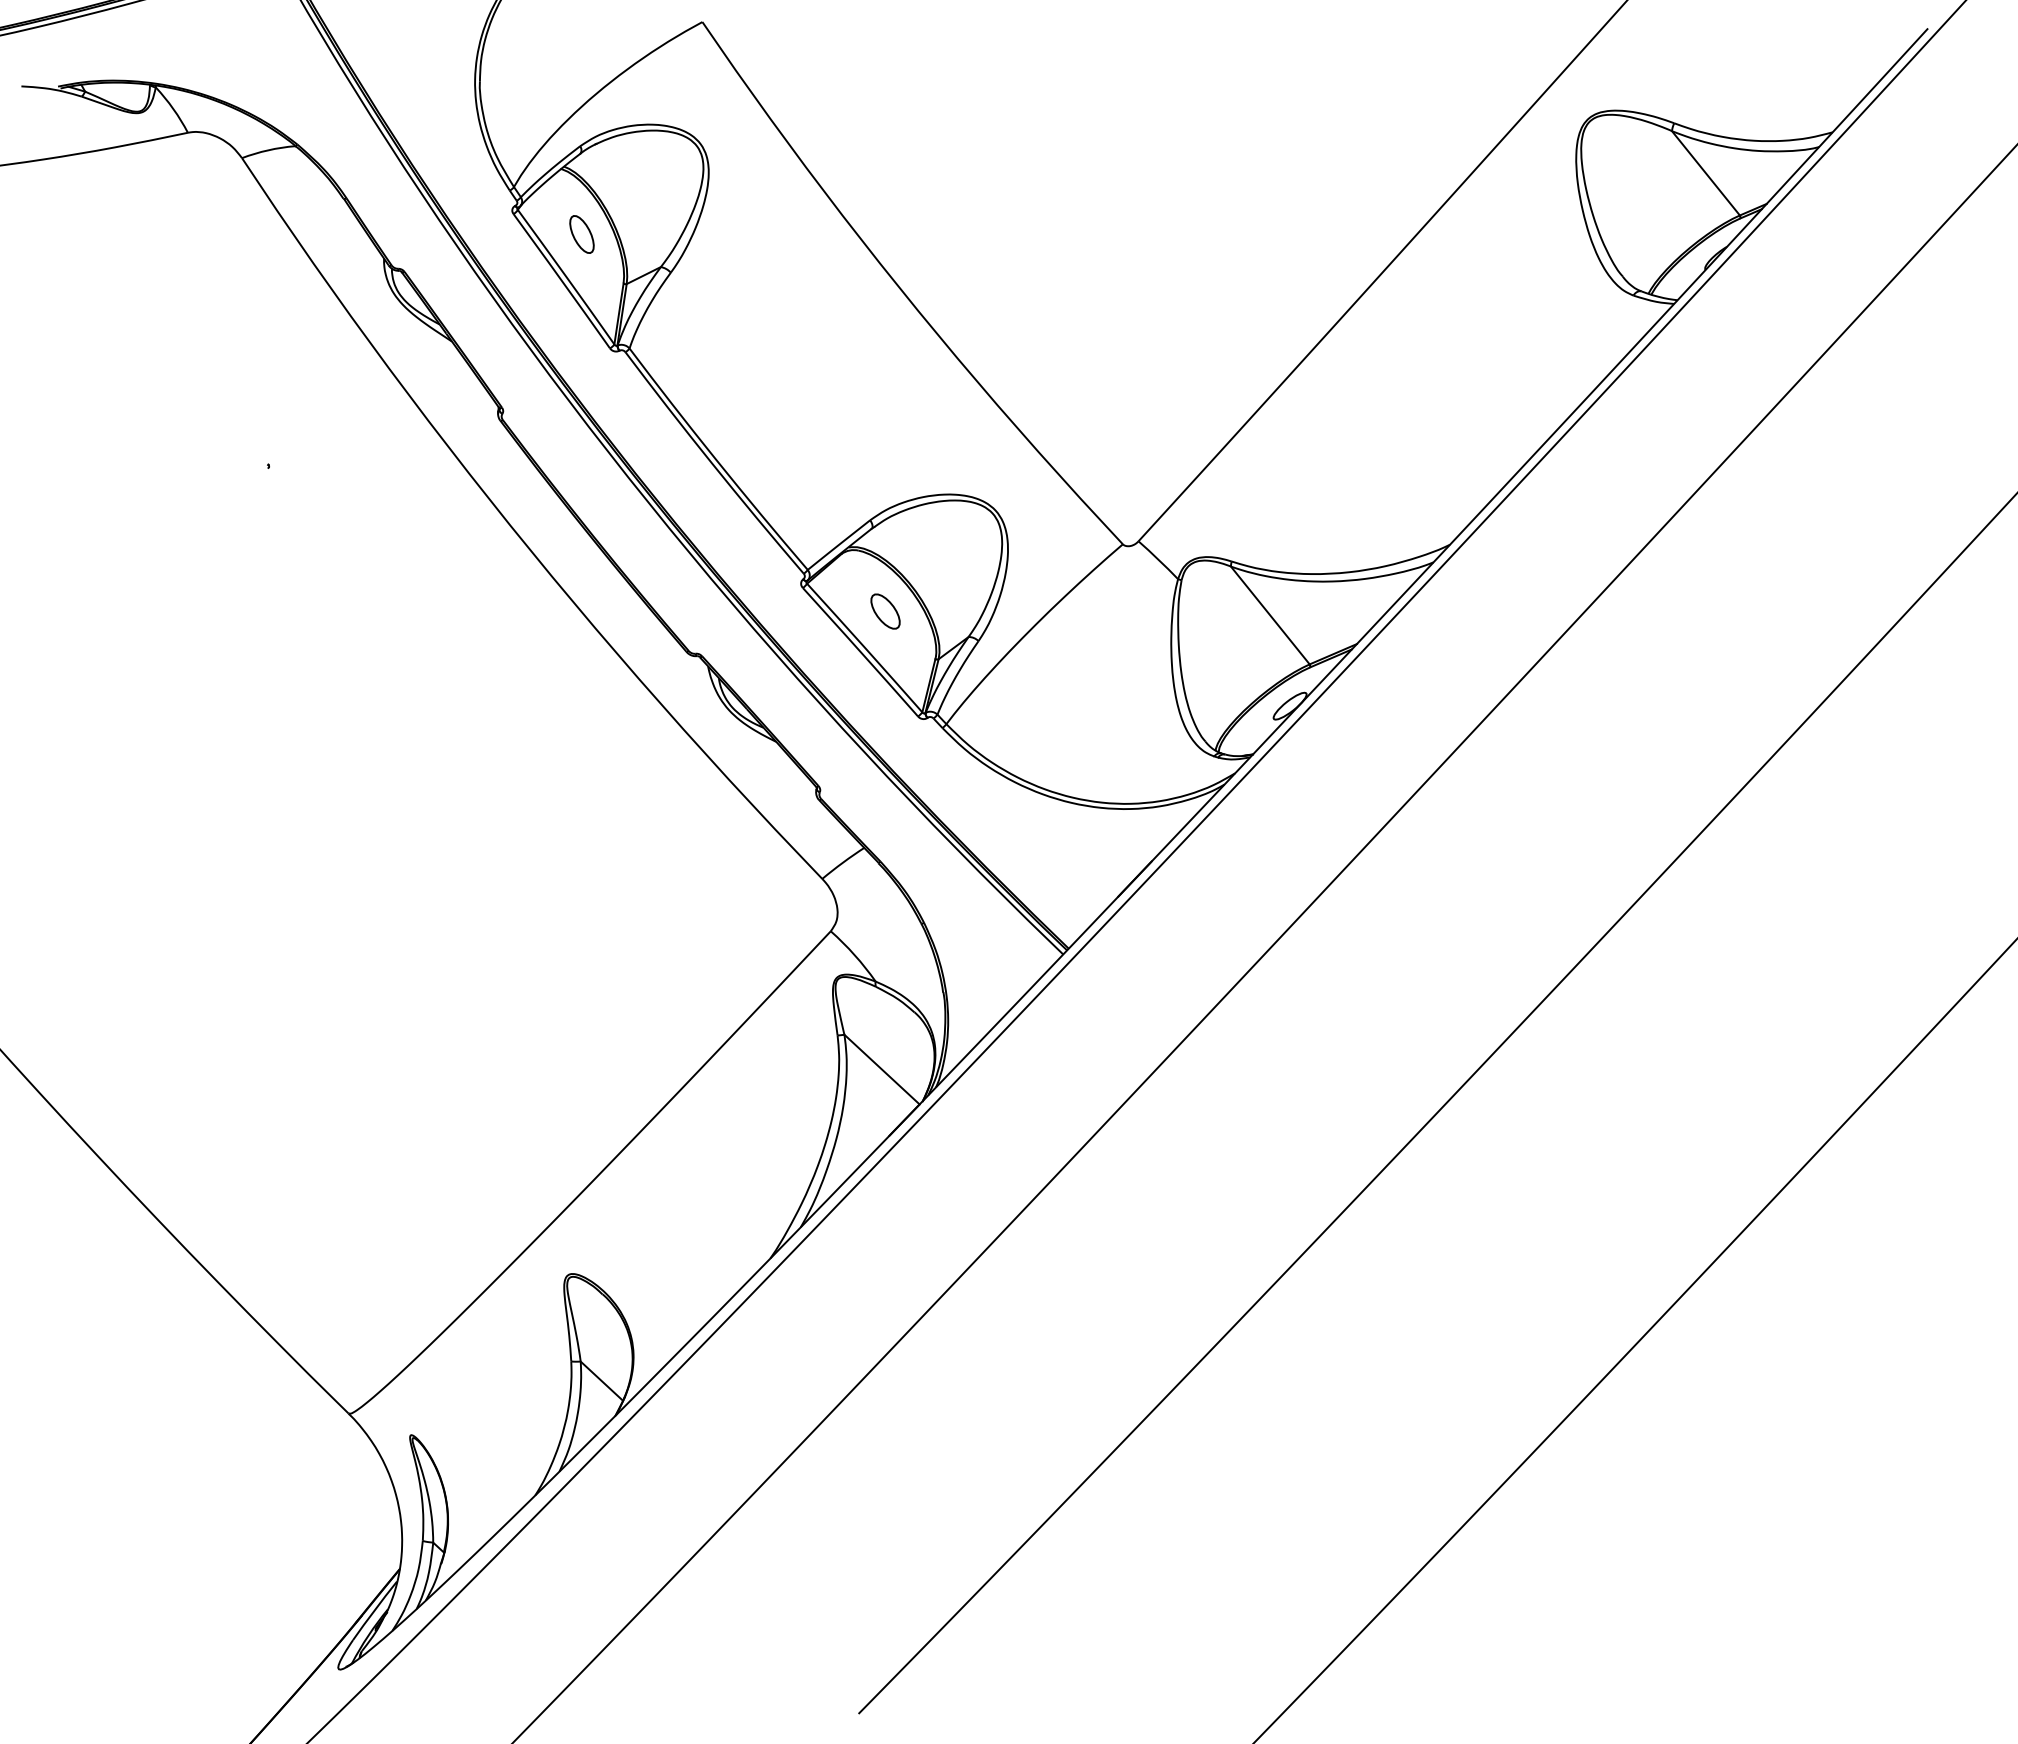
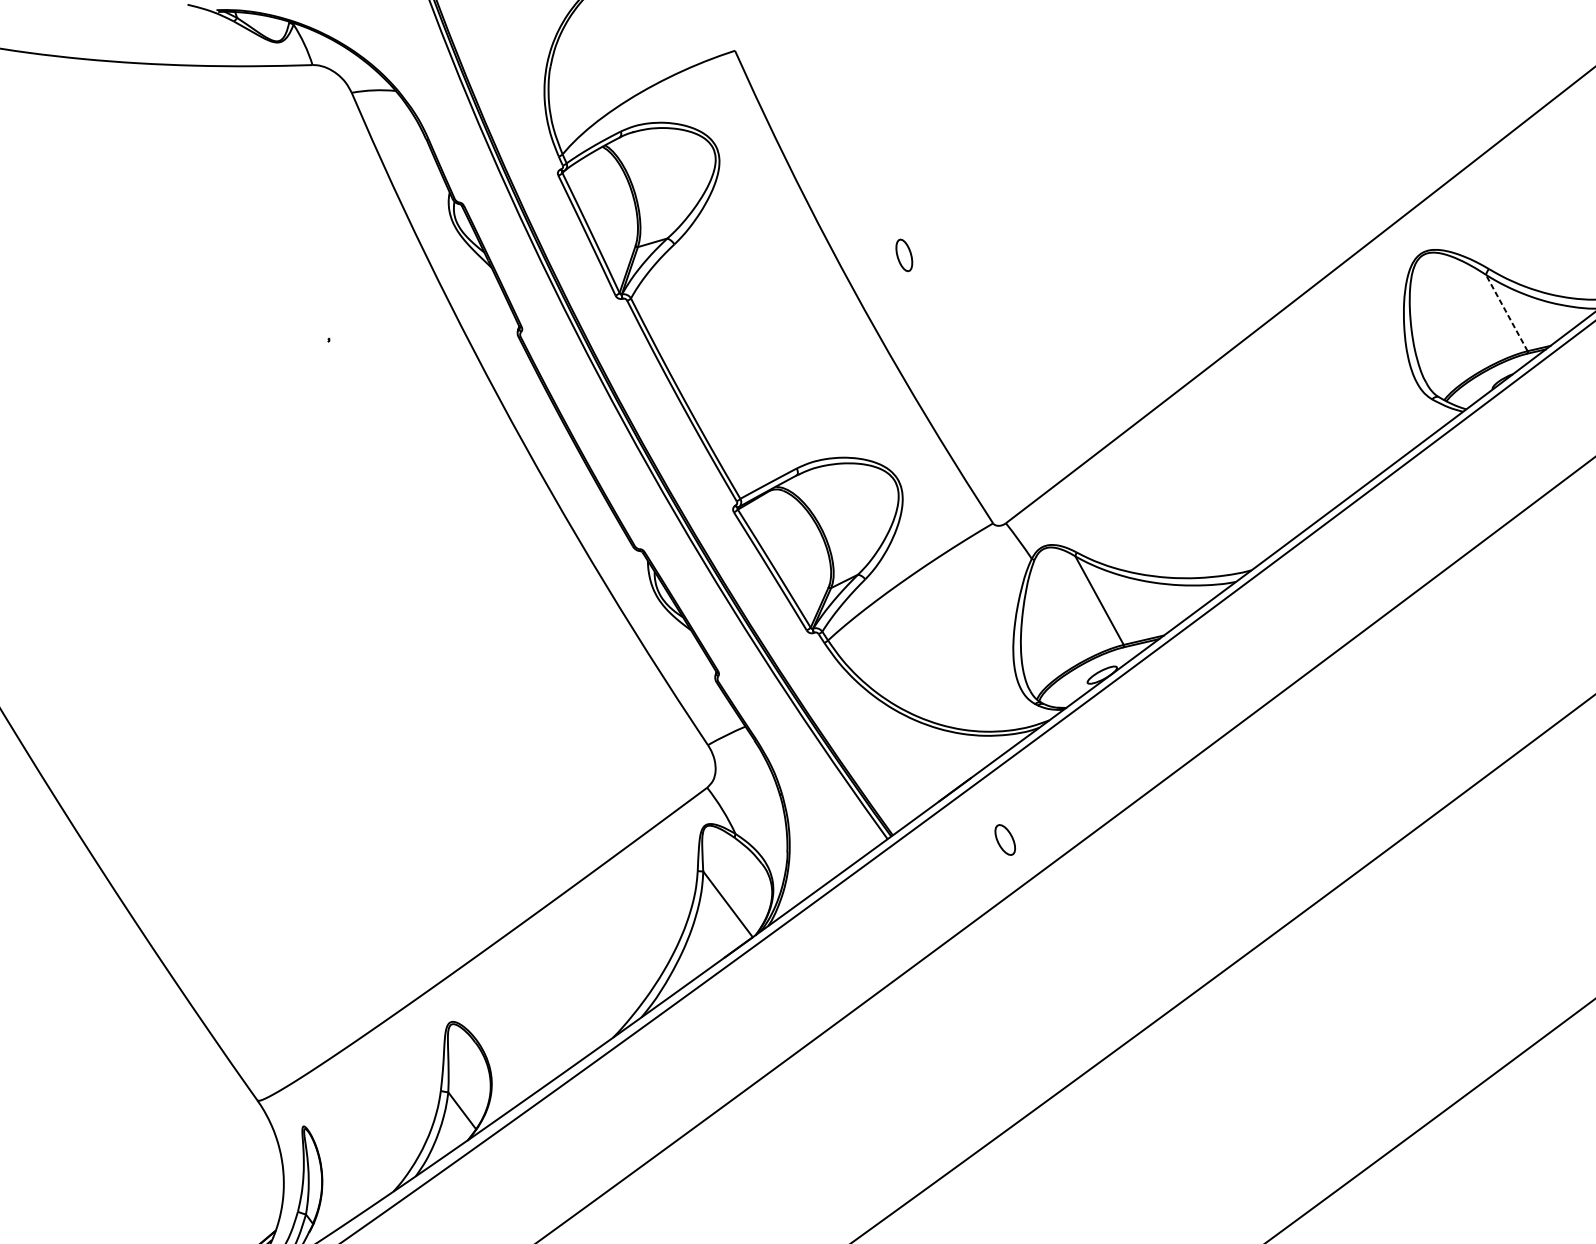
line: (1705, 172) -> (1506, 312), solid -> dashed
part: (581, 234) -> (903, 255), moved
part: (885, 611) -> (1005, 839), moved

